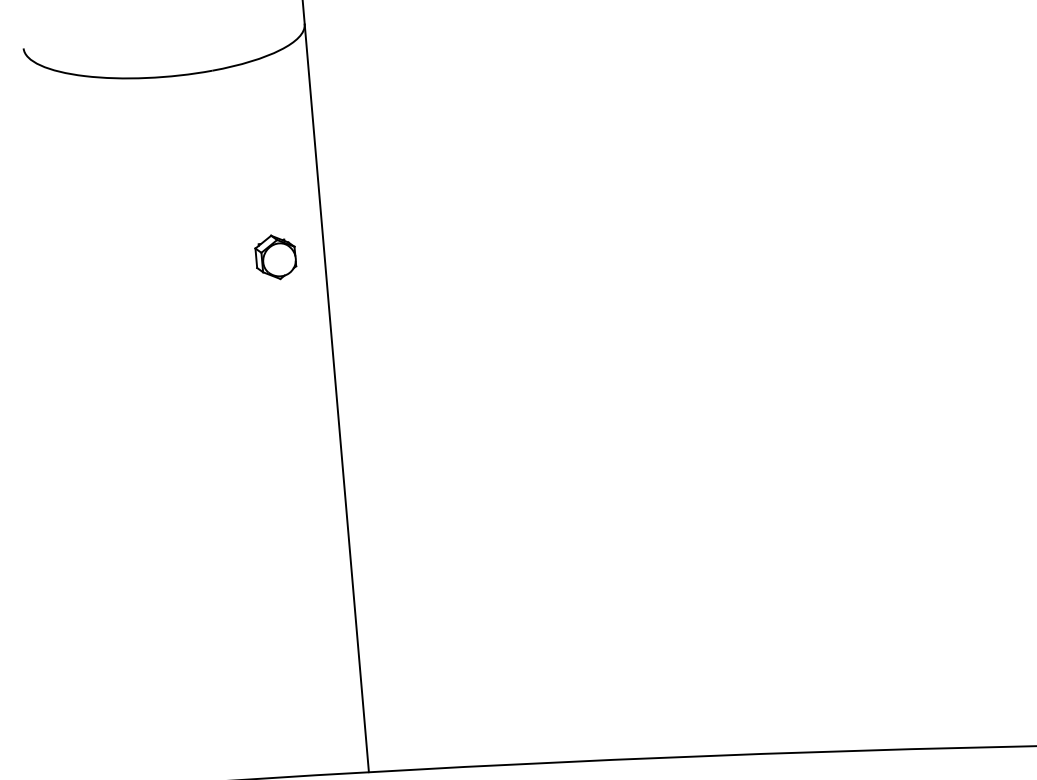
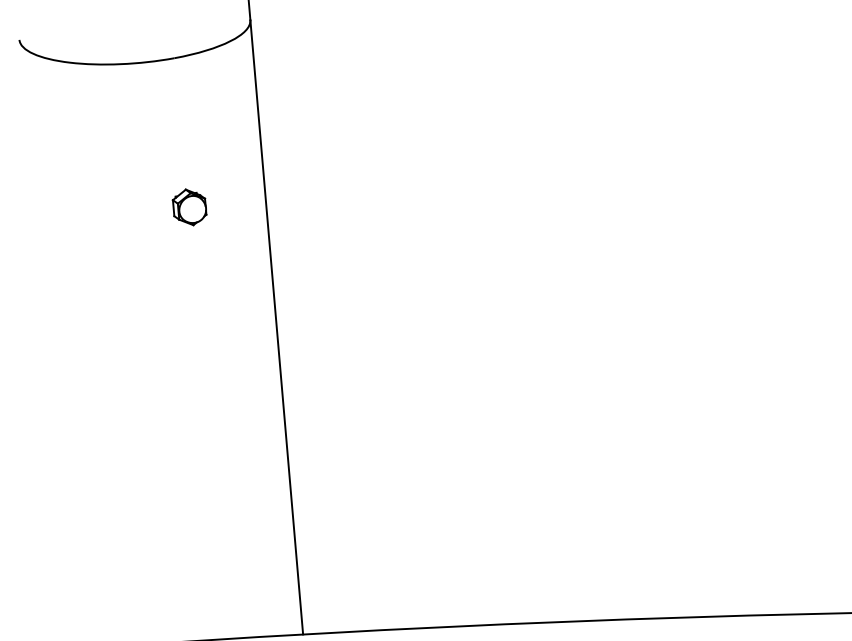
part: (275, 257) -> (189, 207), moved

